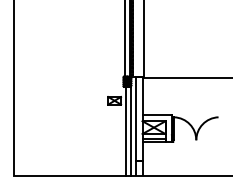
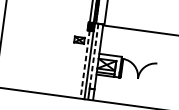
line: (136, 119) -> (94, 56), solid -> dashed
line: (126, 131) -> (85, 64), solid -> dashed

